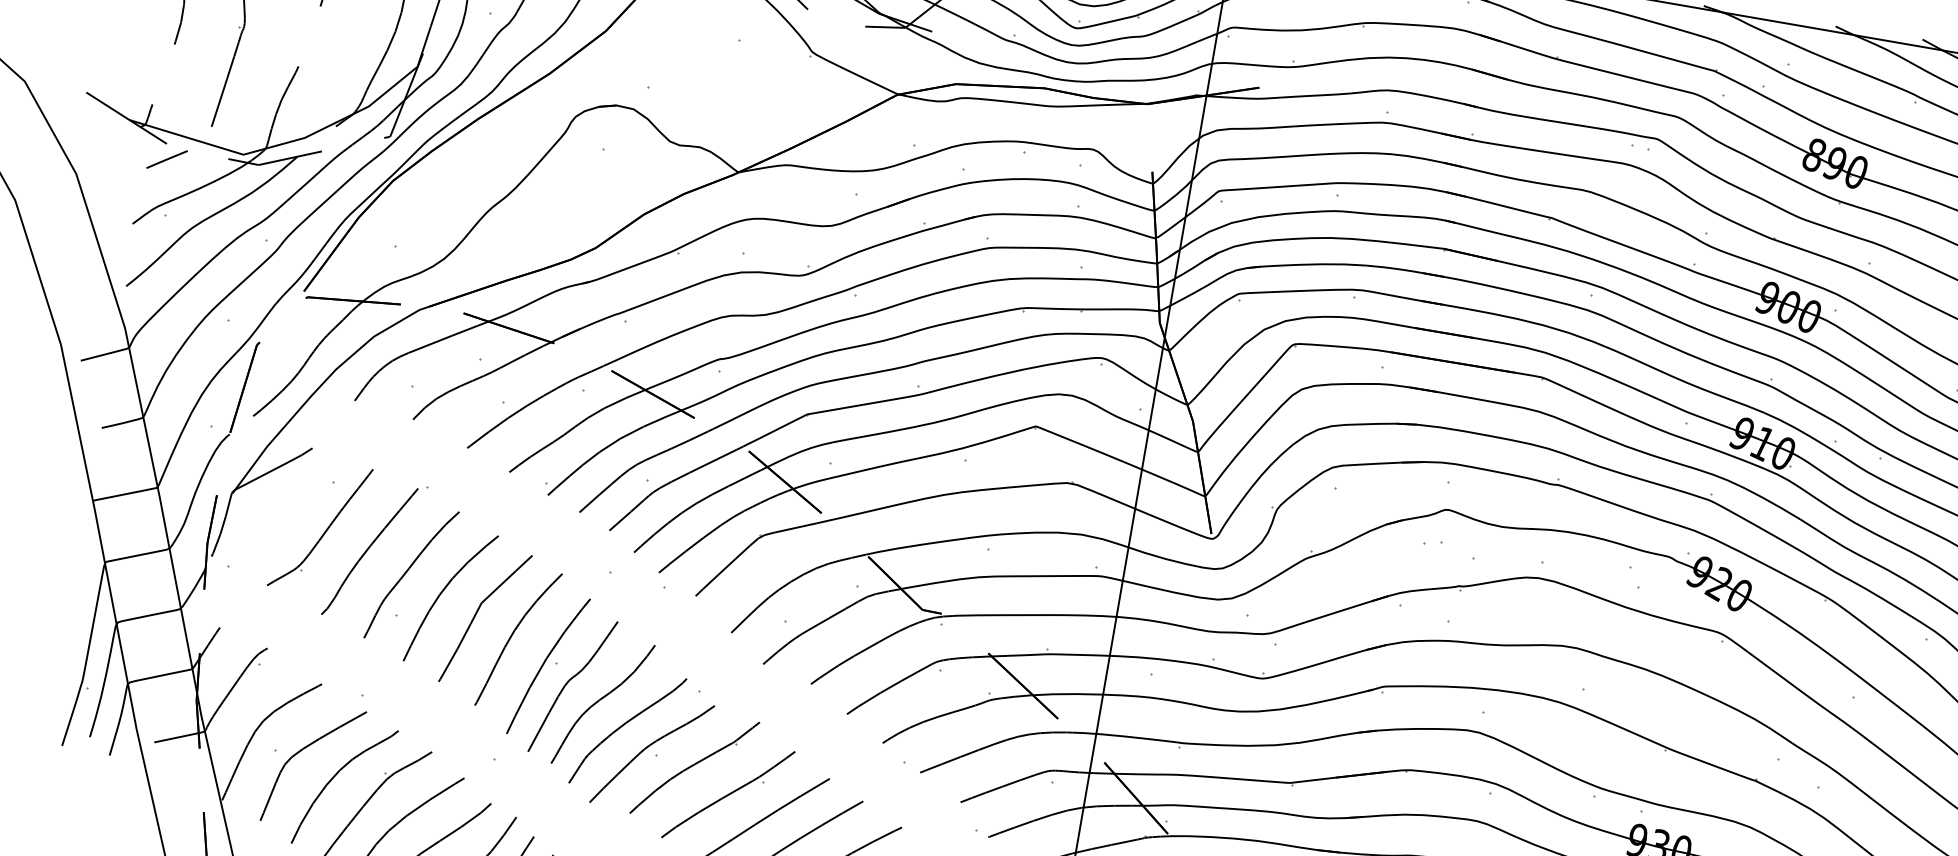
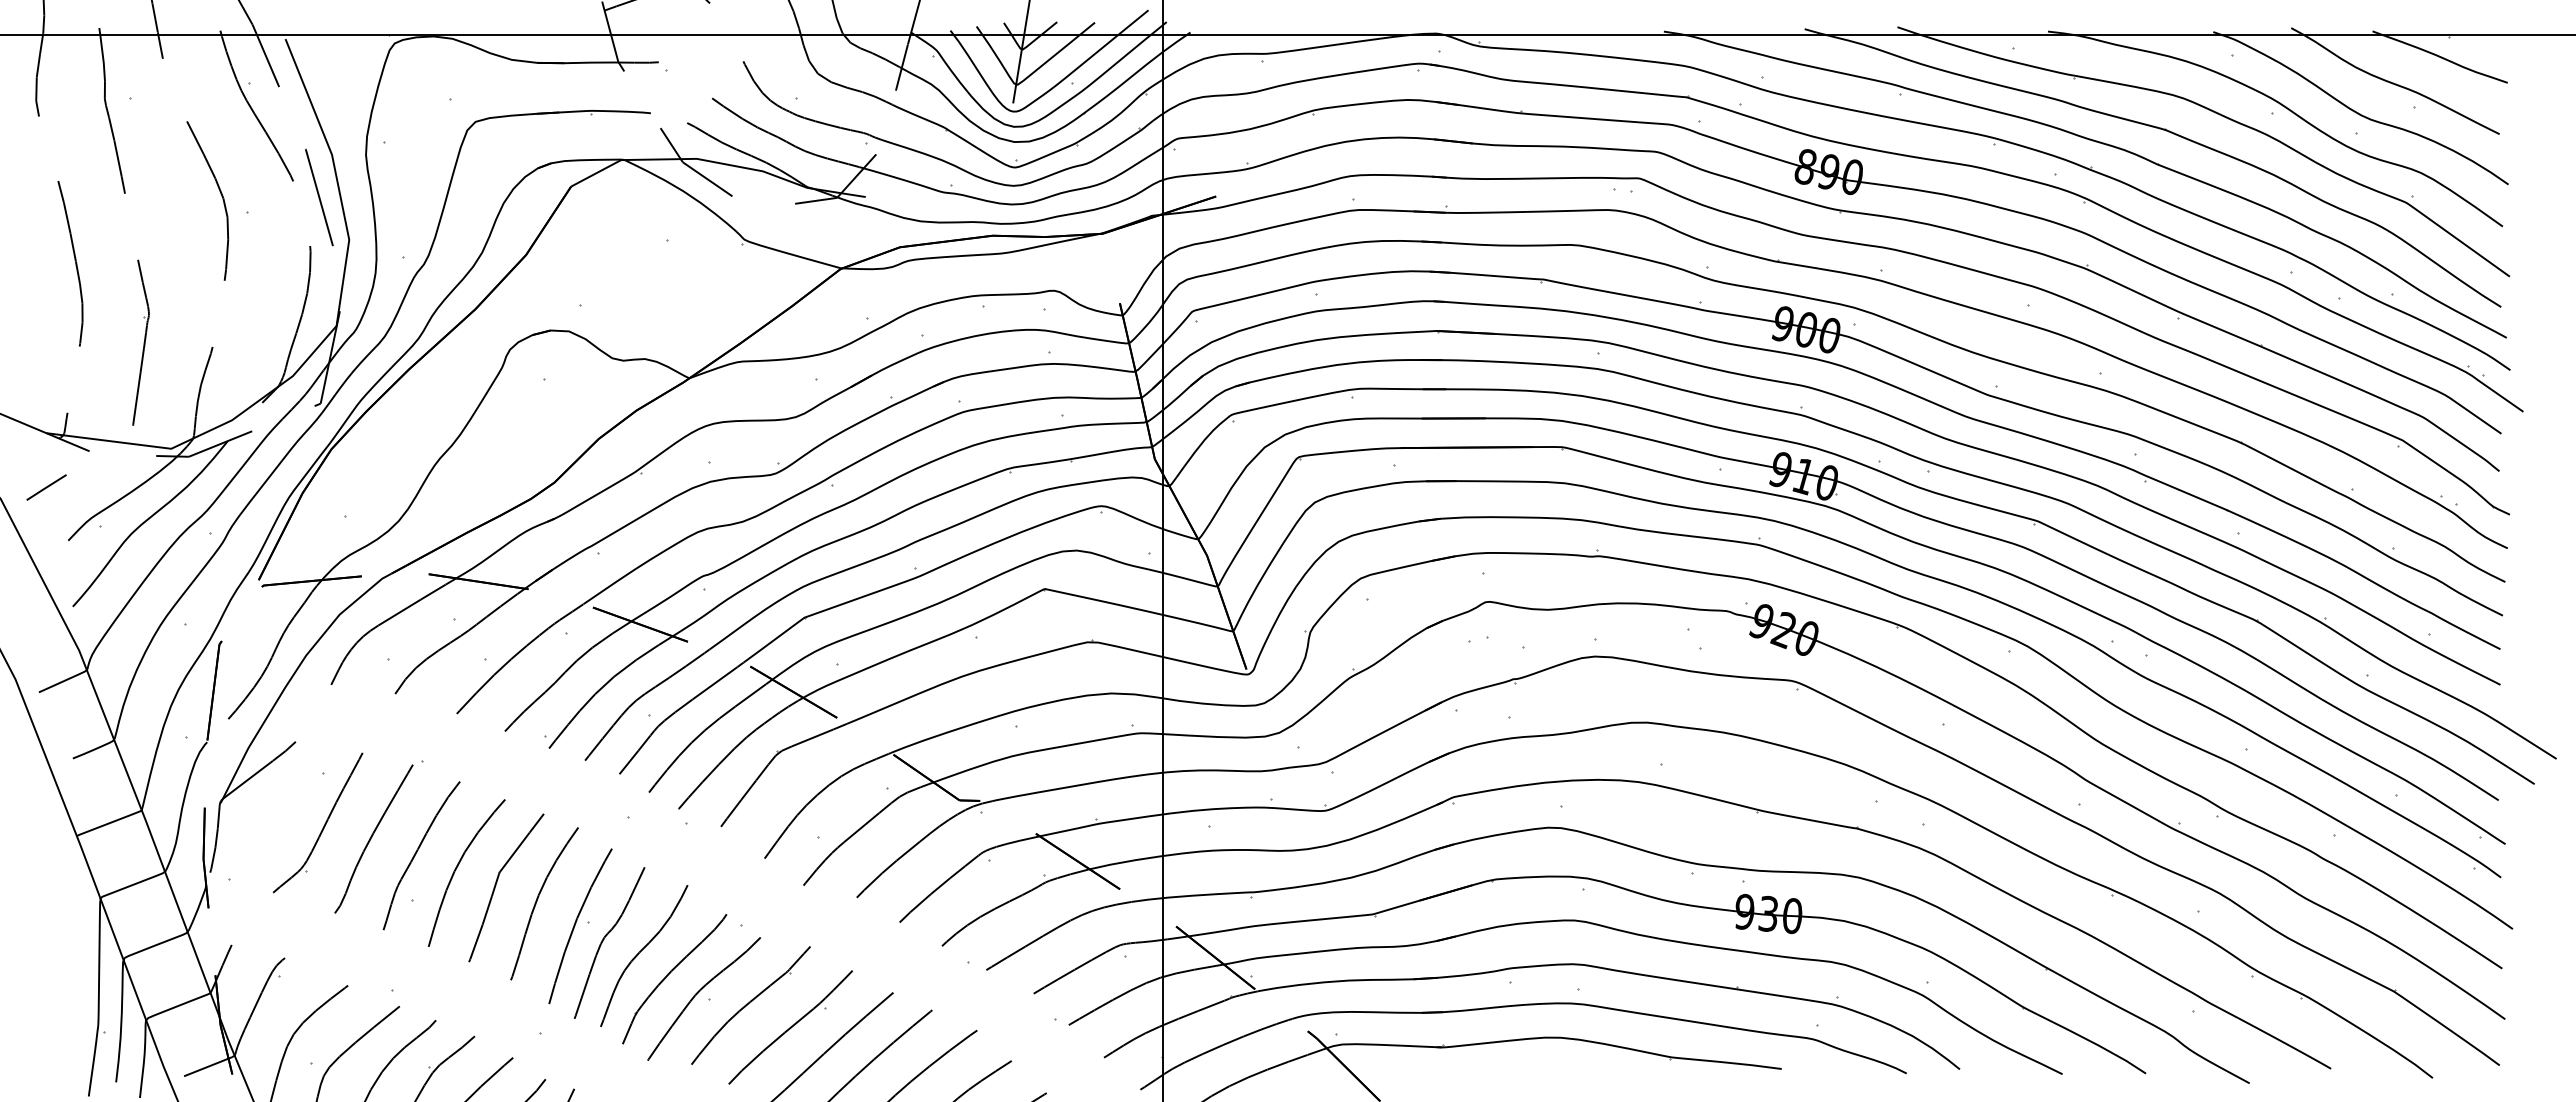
line: (167, 159) -> (46, 487), moved

